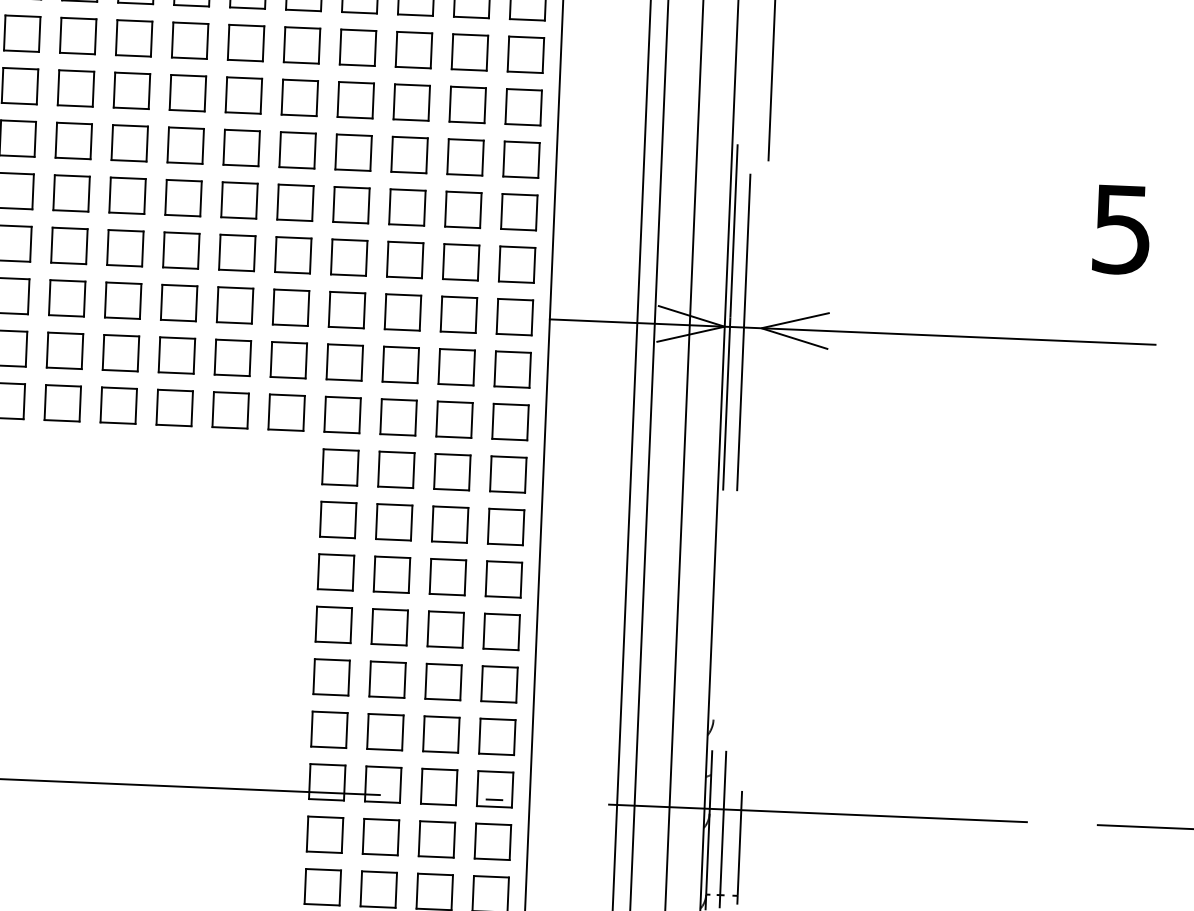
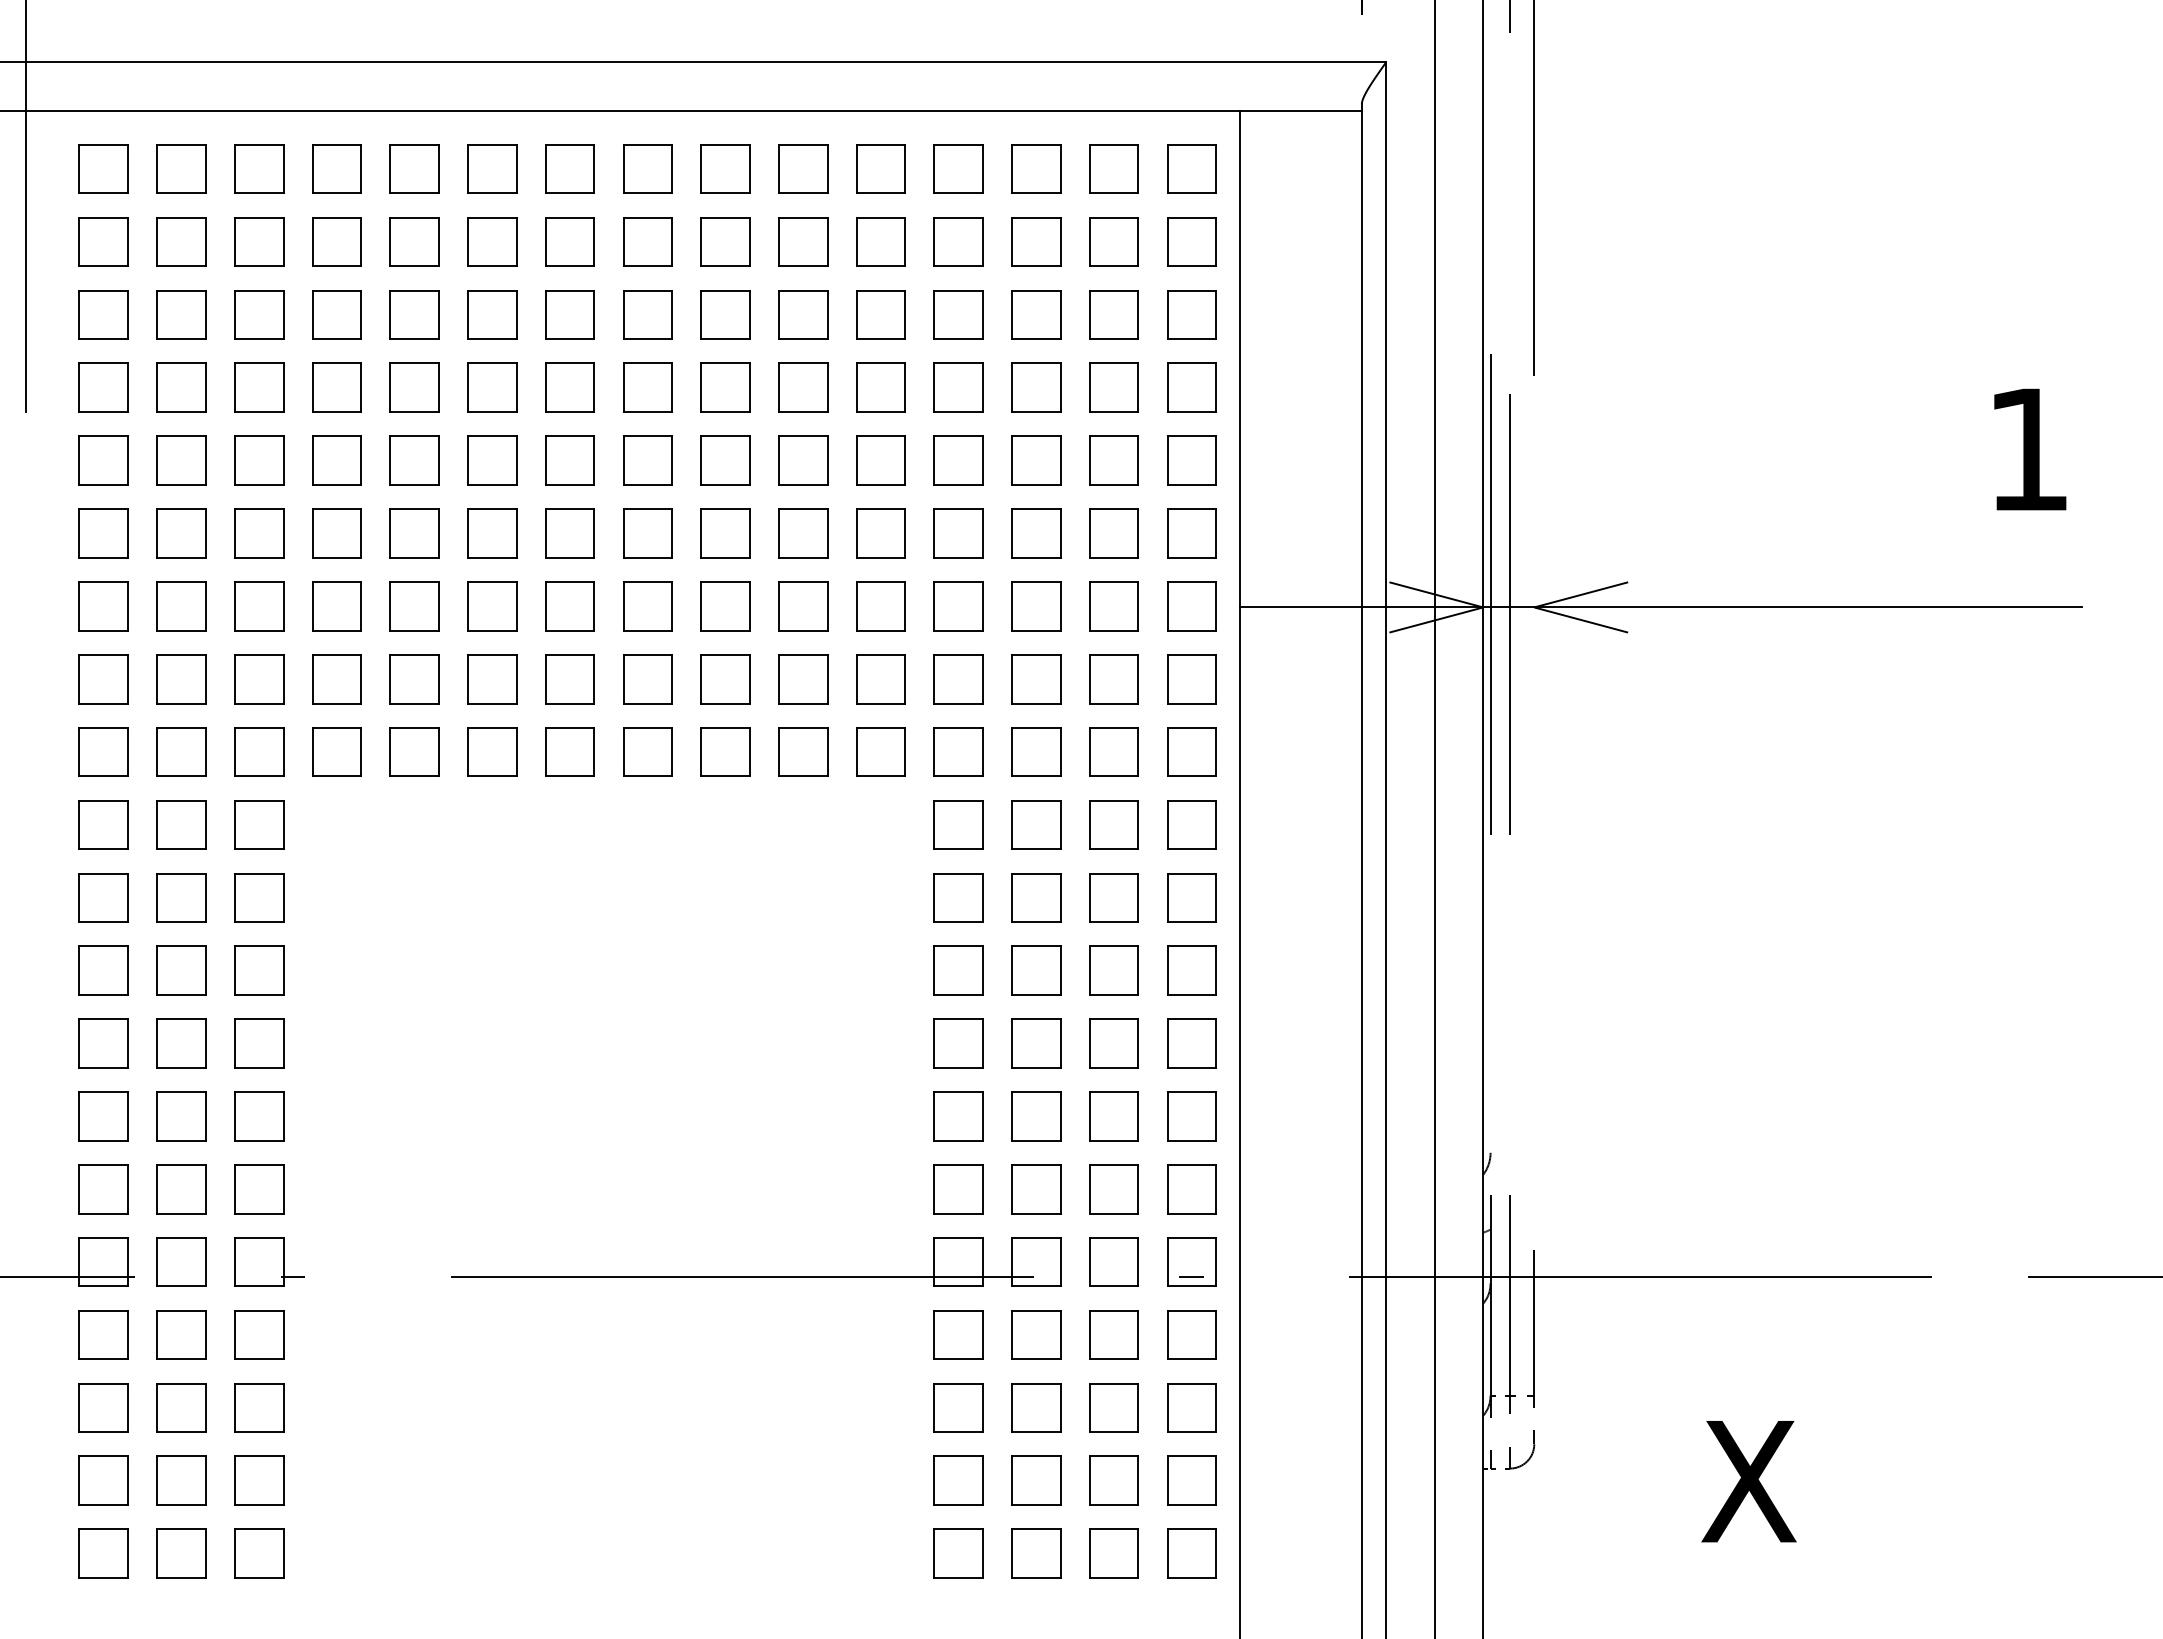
text: (1122, 230) -> (2028, 450), 5 -> 1

